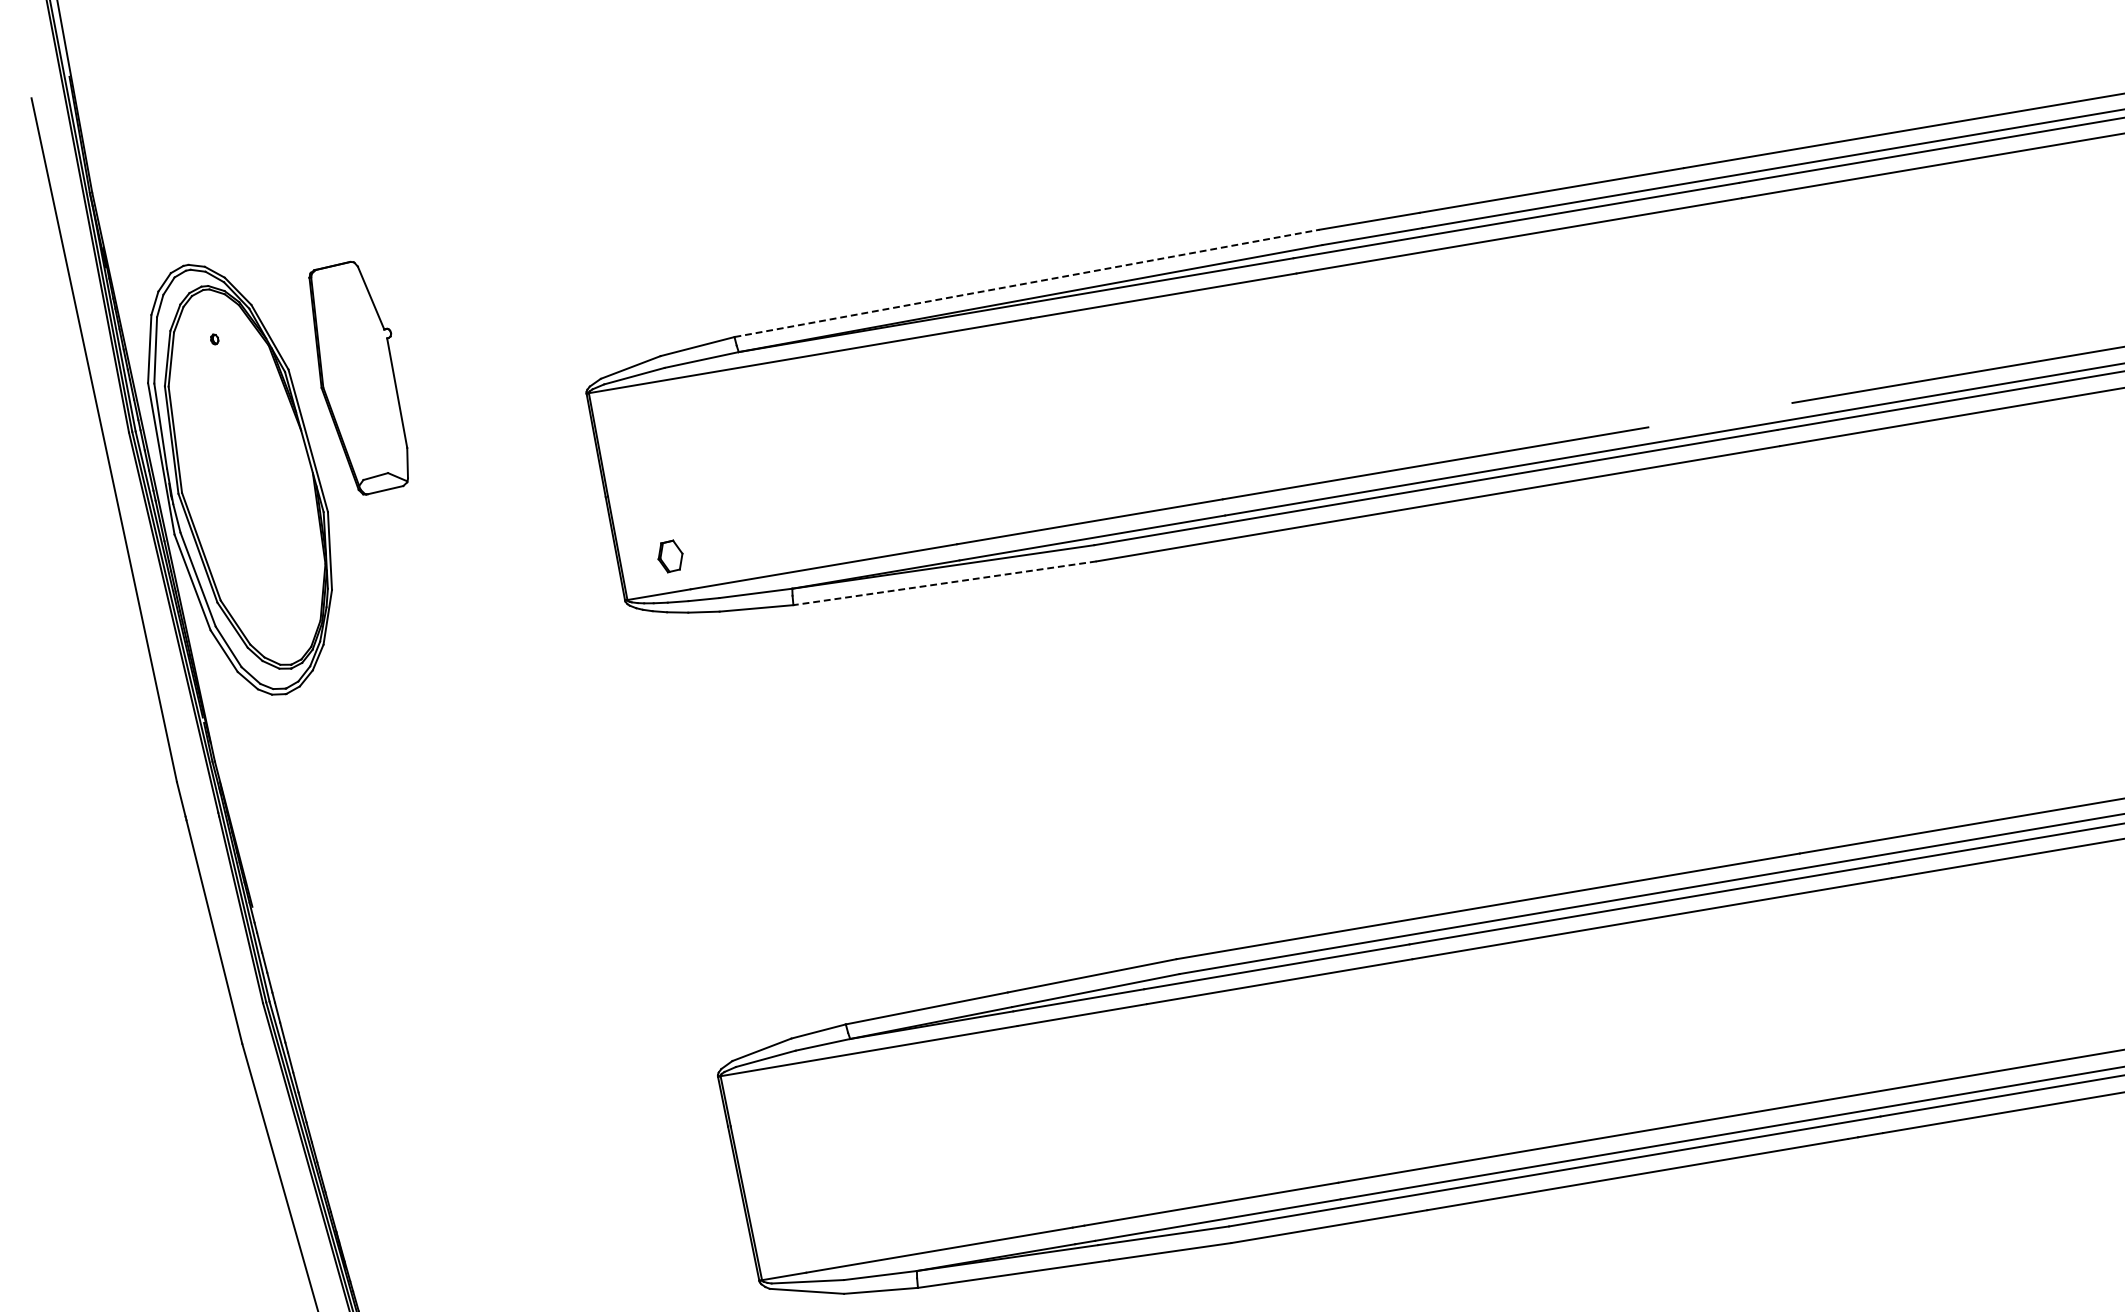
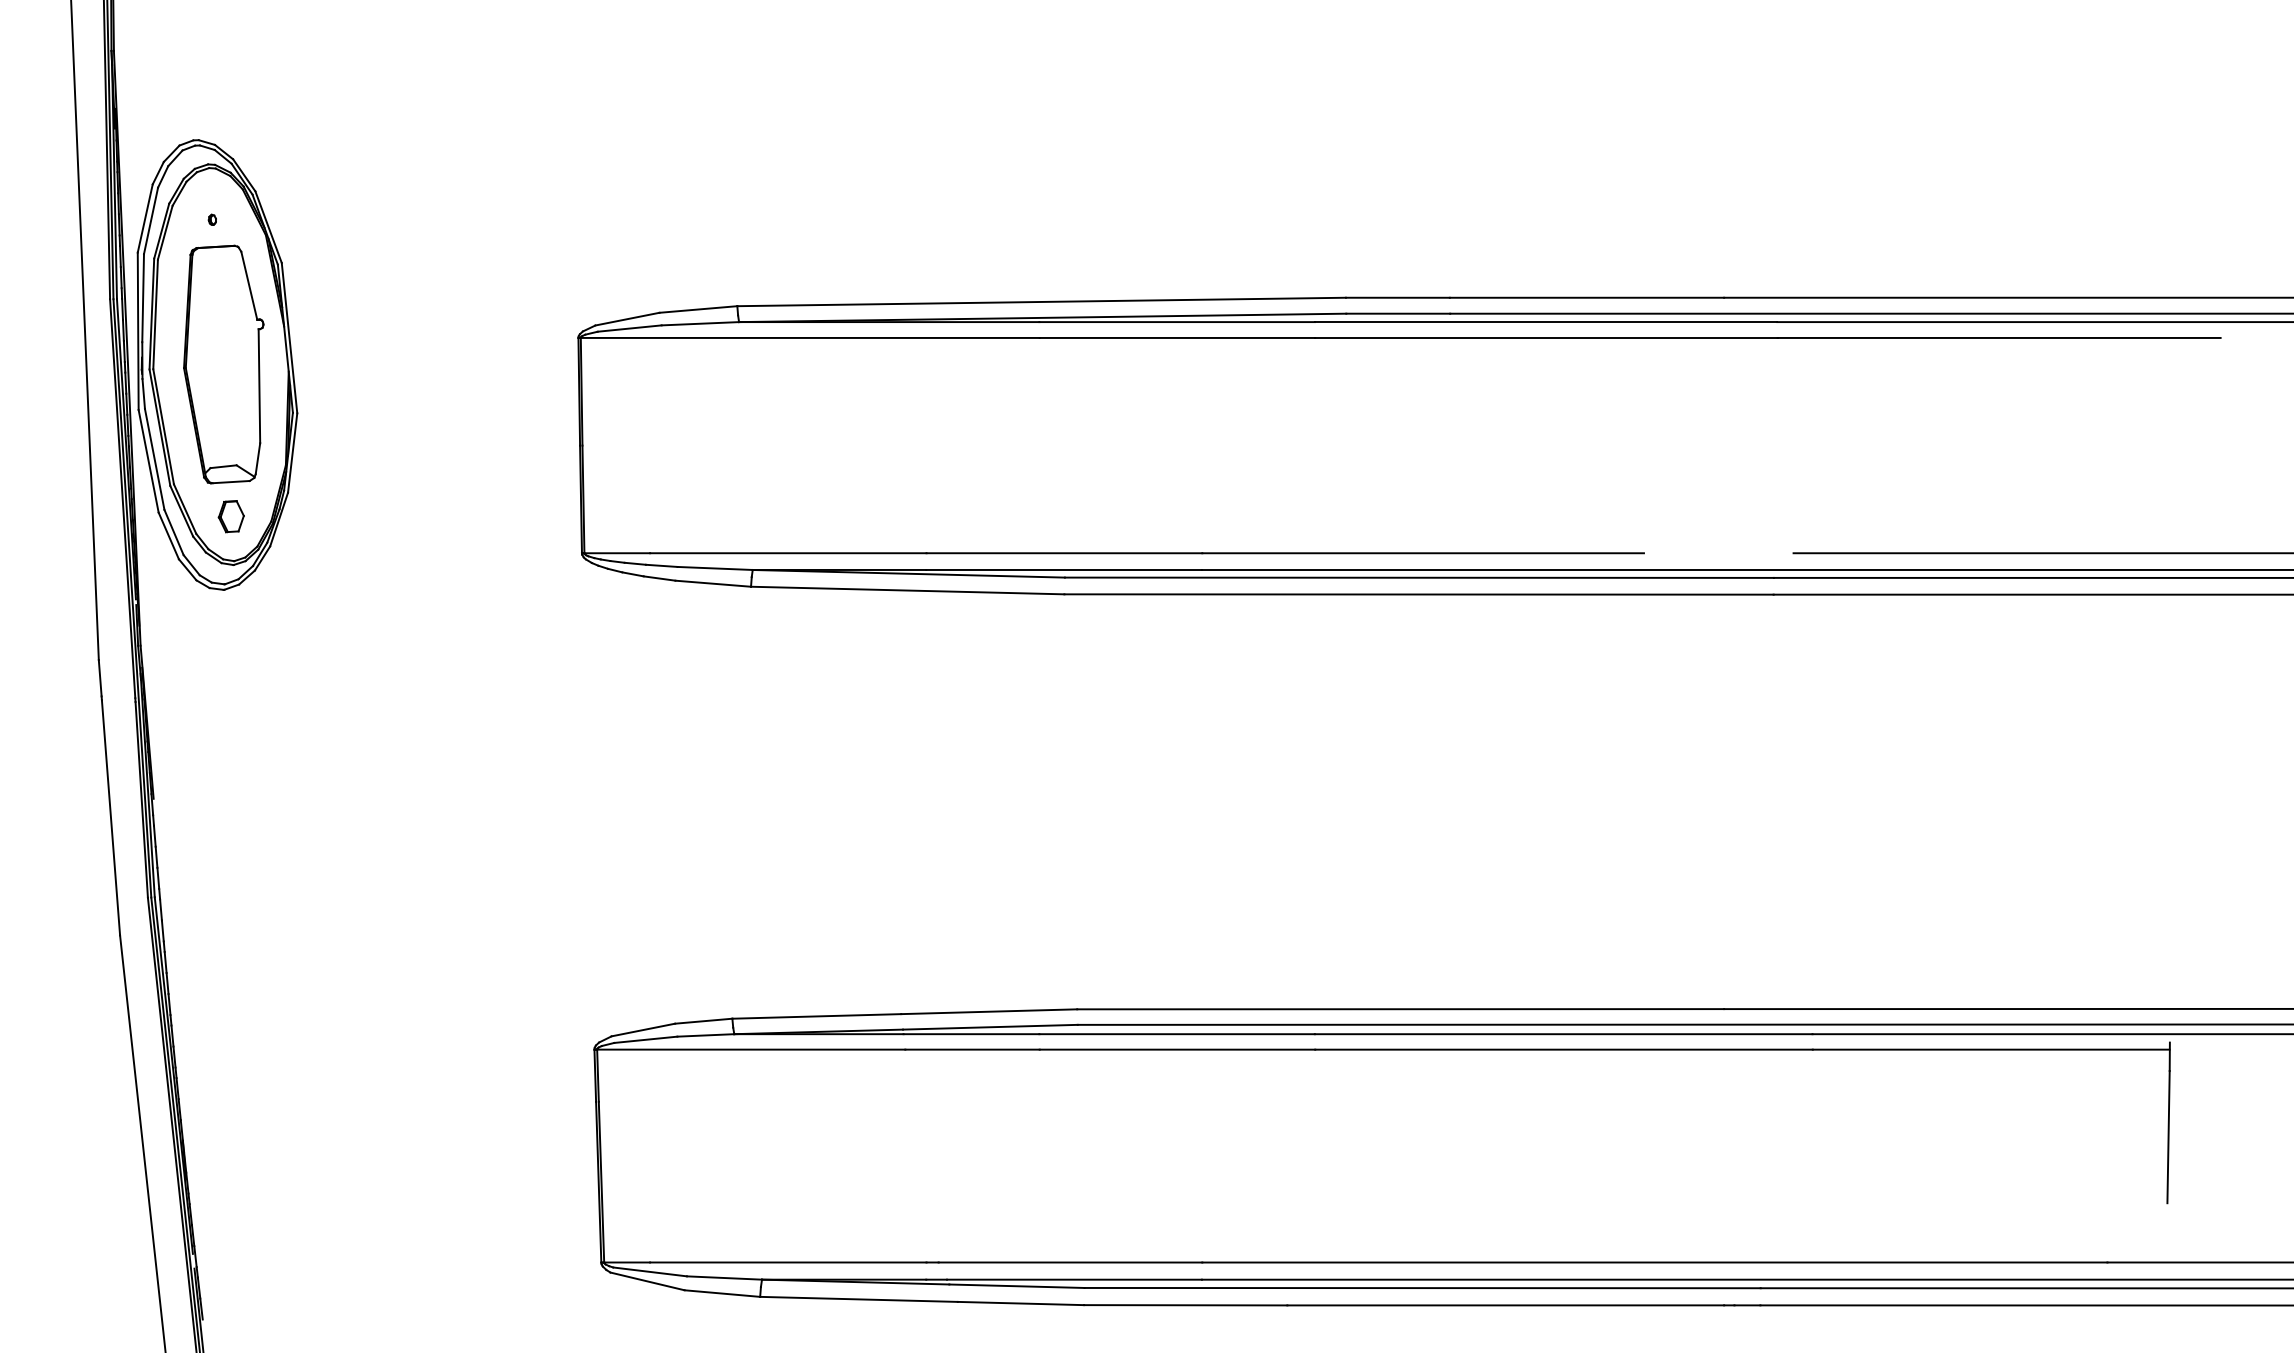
line: (1027, 282) -> (1042, 301), dashed -> solid
part: (359, 378) -> (223, 364), moved
part: (669, 556) -> (230, 516), moved
line: (944, 583) -> (907, 590), dashed -> solid

